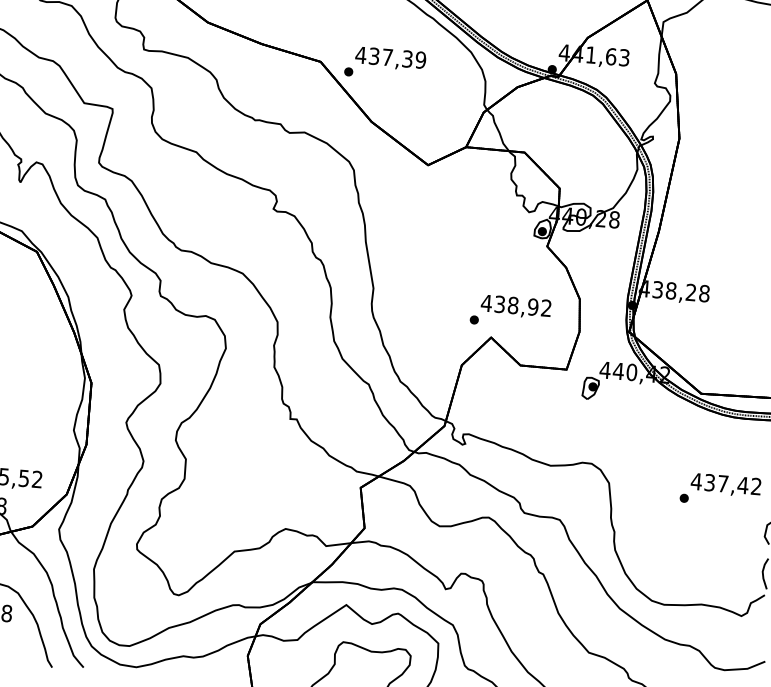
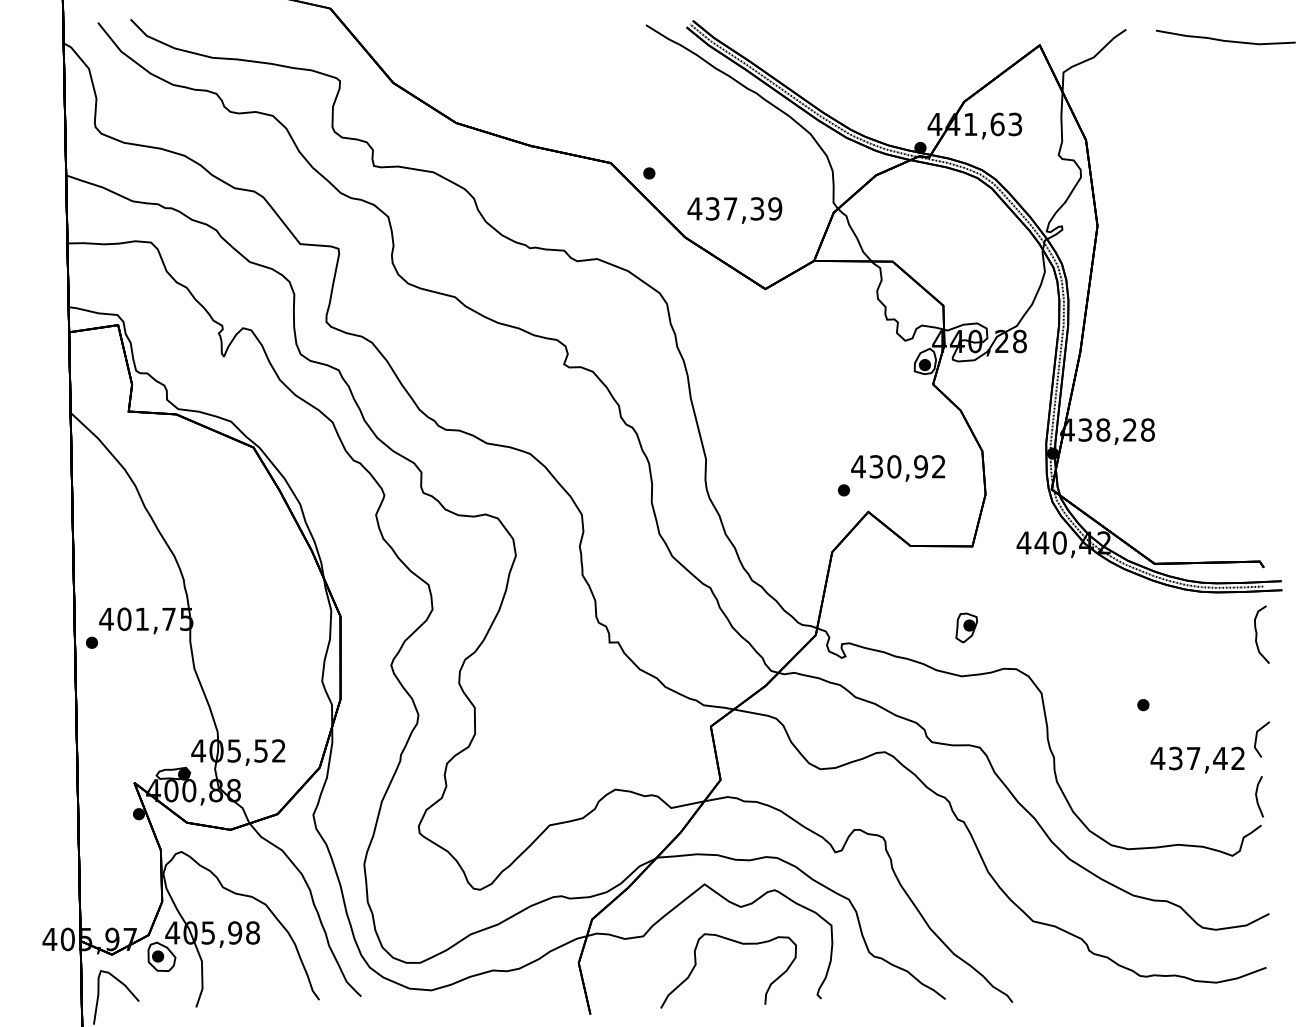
text: (390, 58) -> (734, 210), moved
text: (513, 305) -> (894, 466), 438,92 -> 430,92
part: (590, 388) -> (966, 627), moved
text: (725, 484) -> (1197, 759), moved

